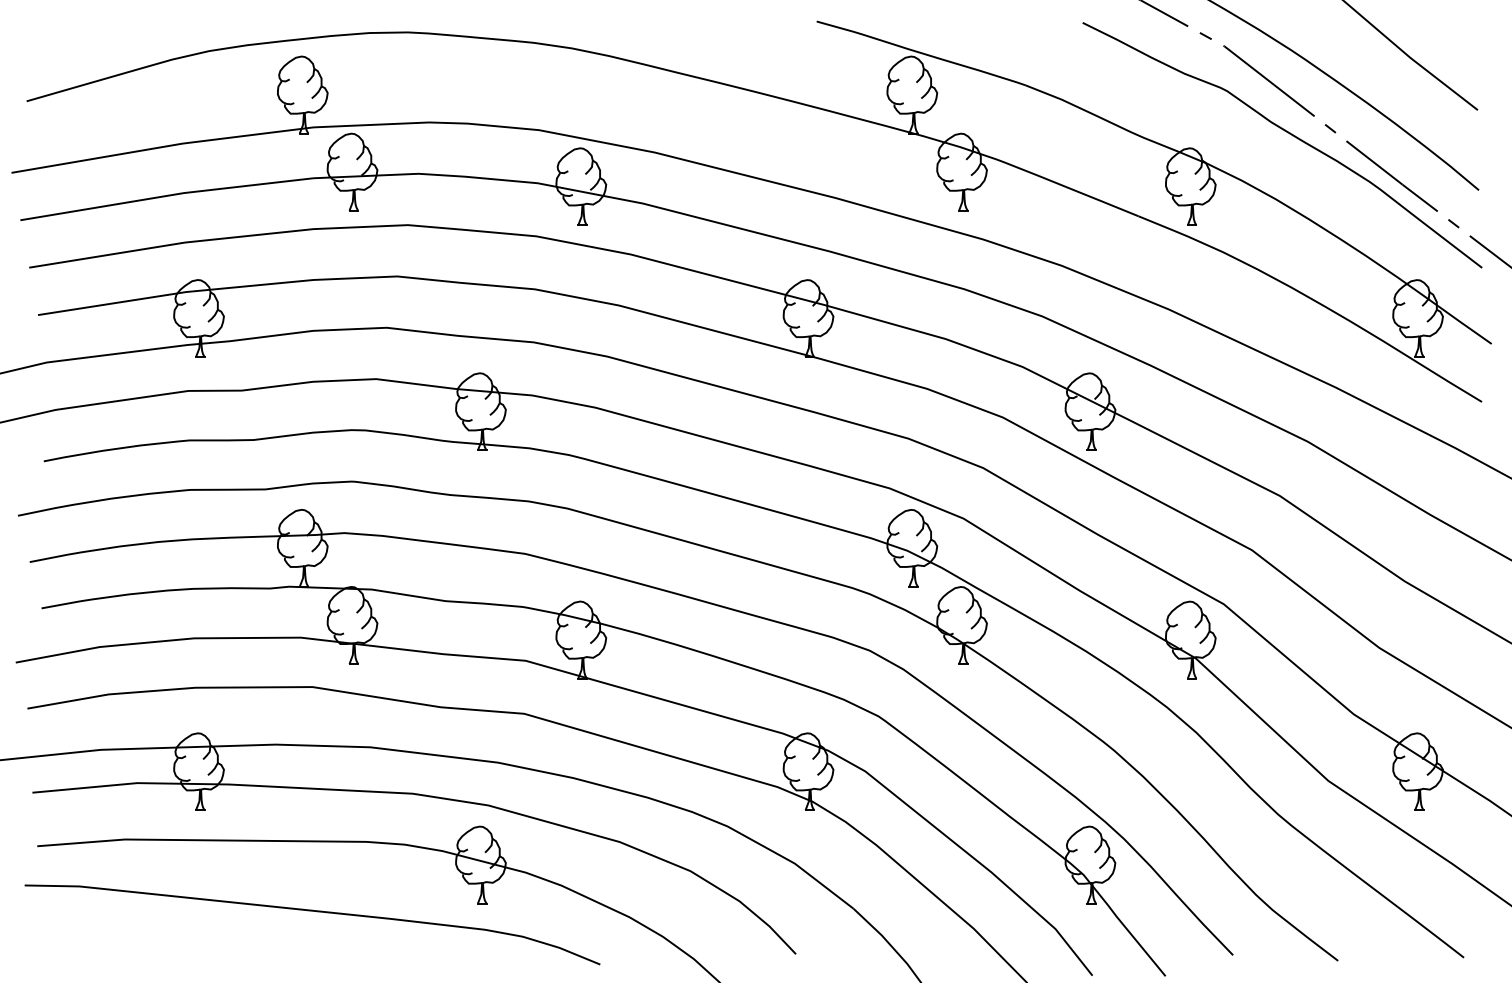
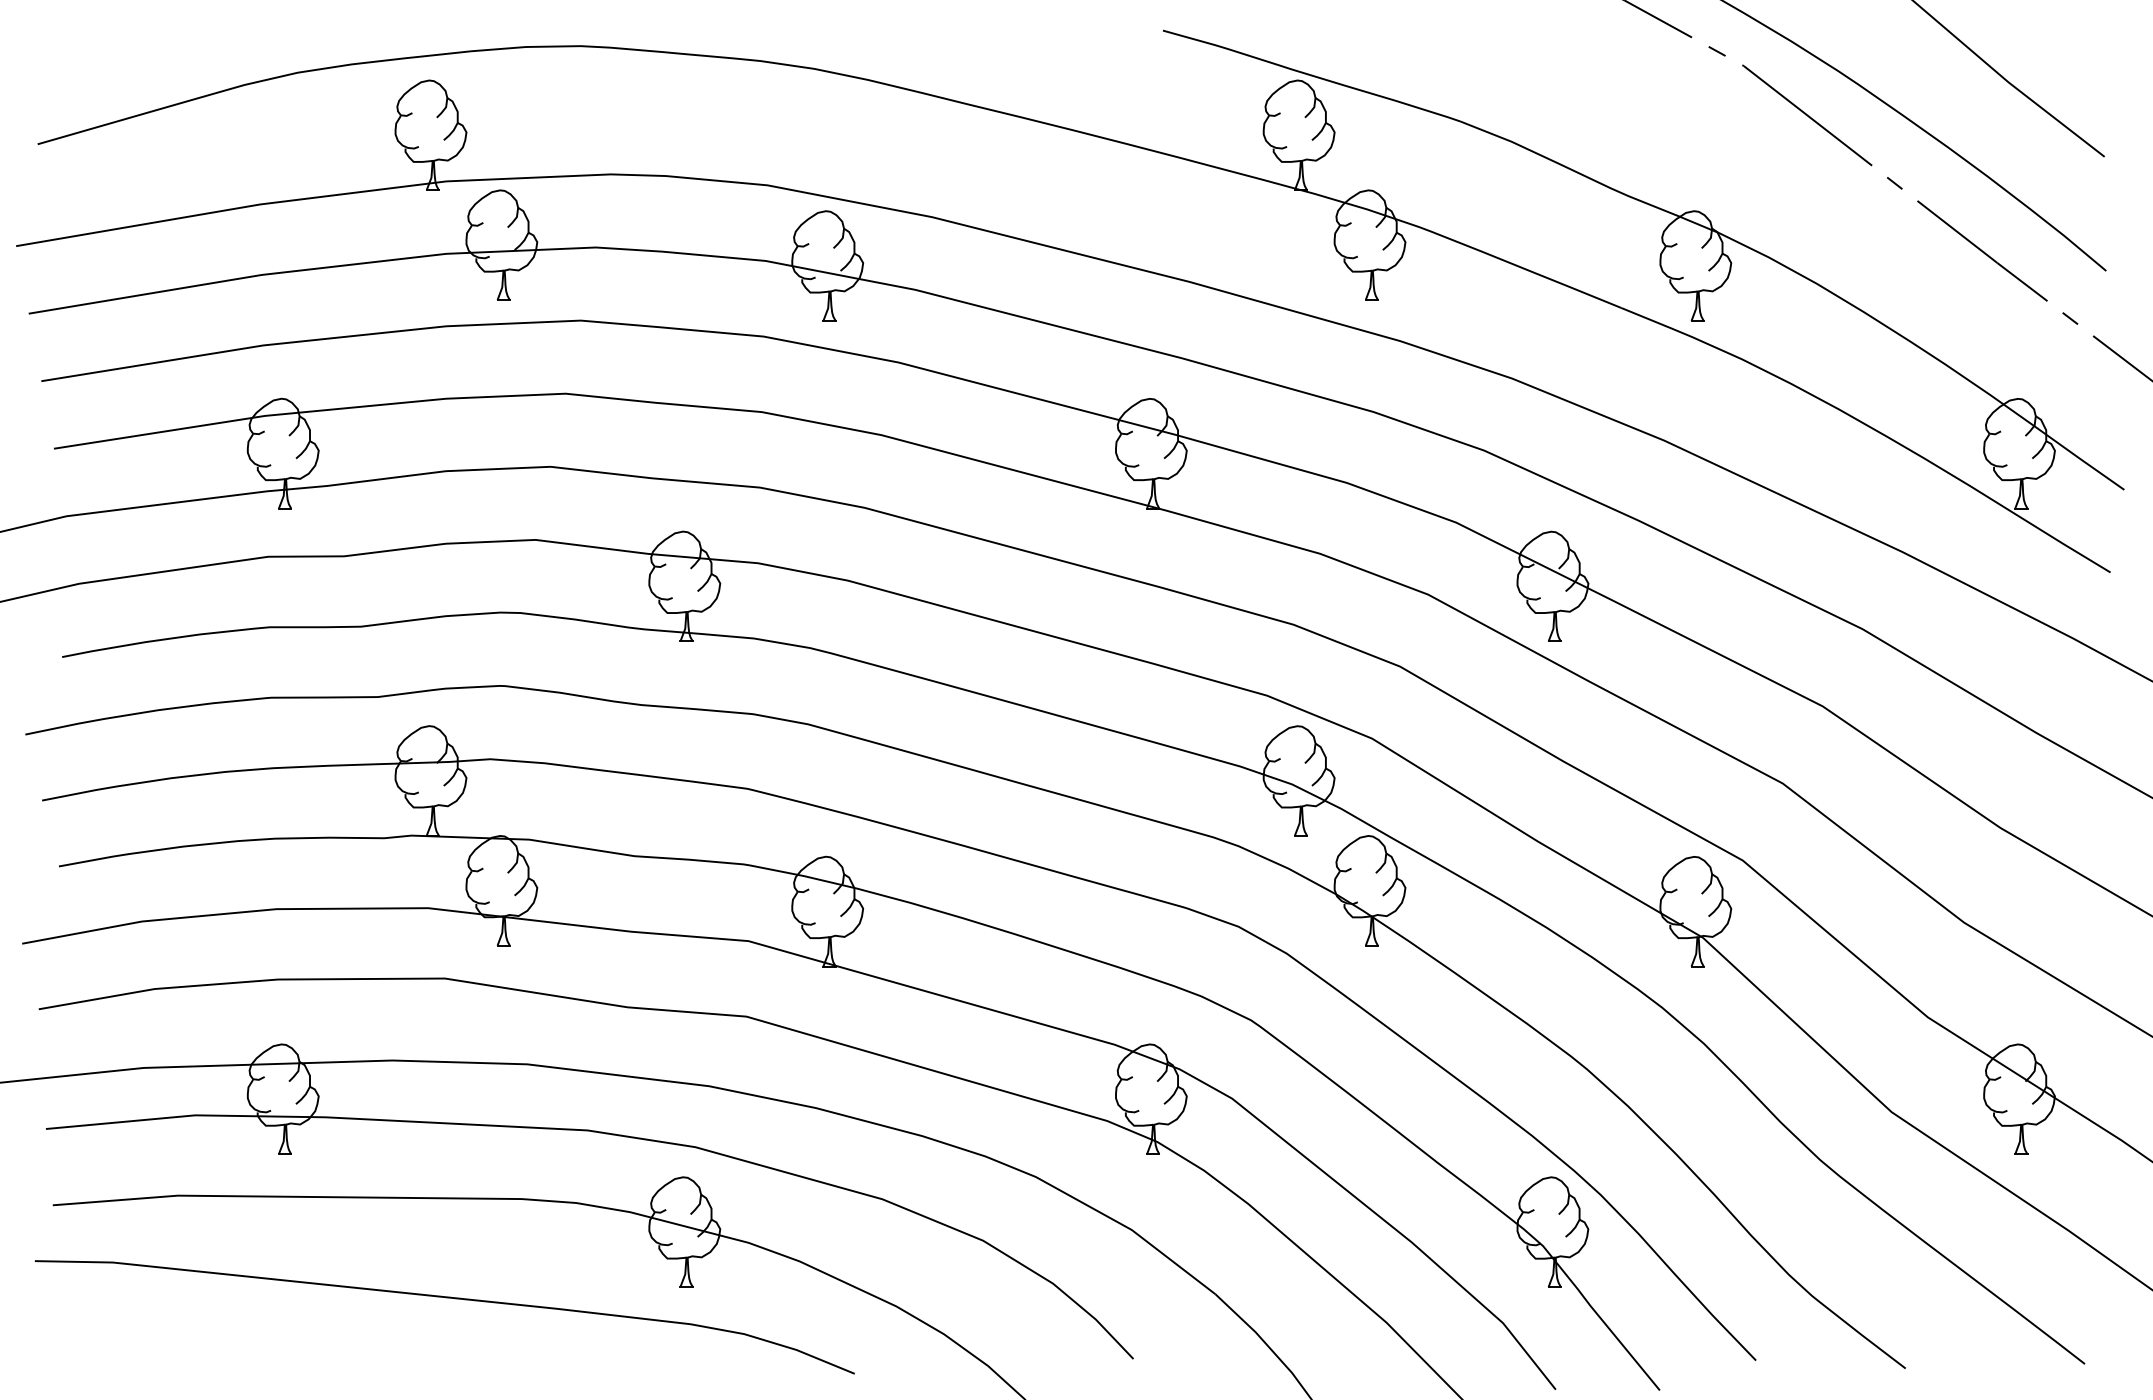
curve: (1288, 133) -> (1835, 190), removed

